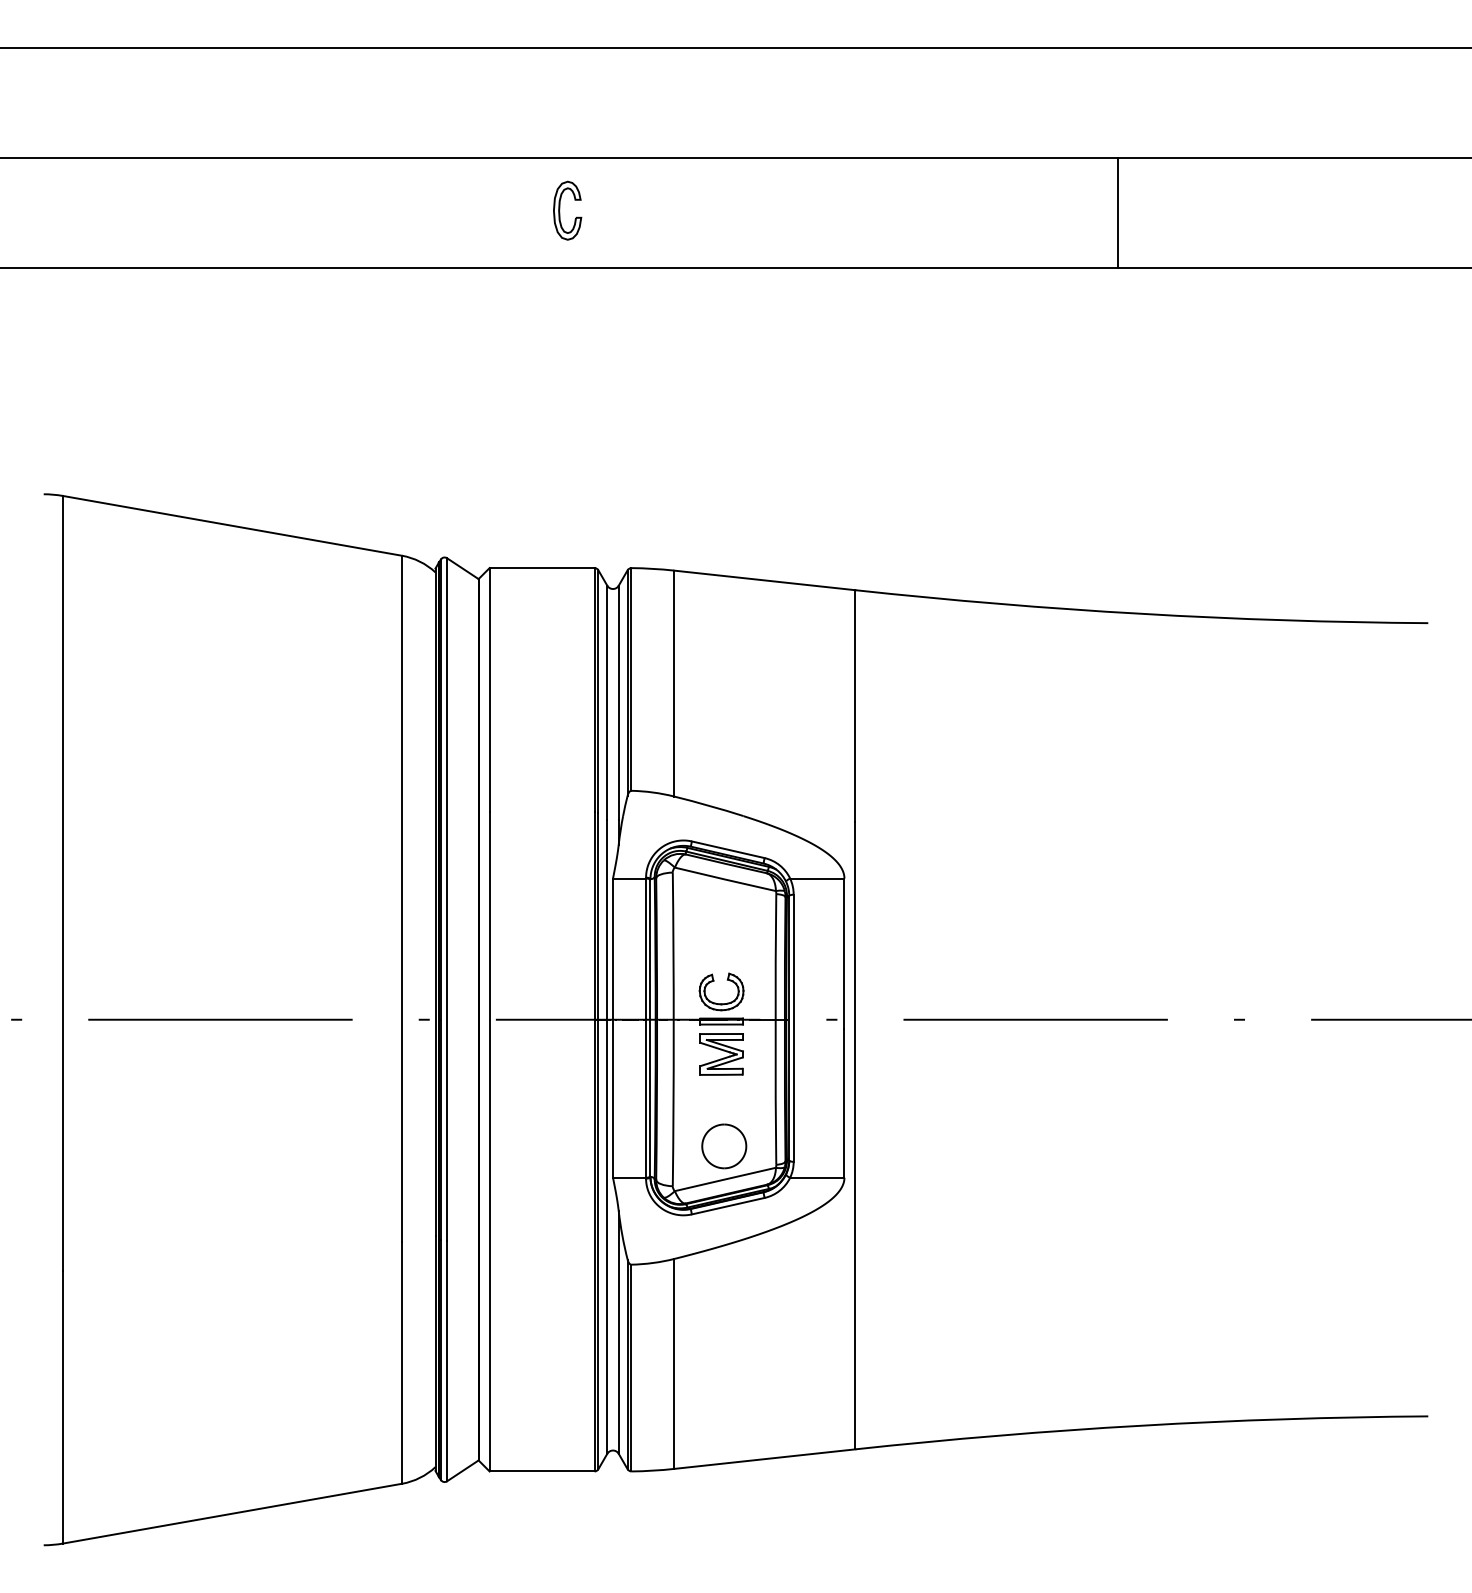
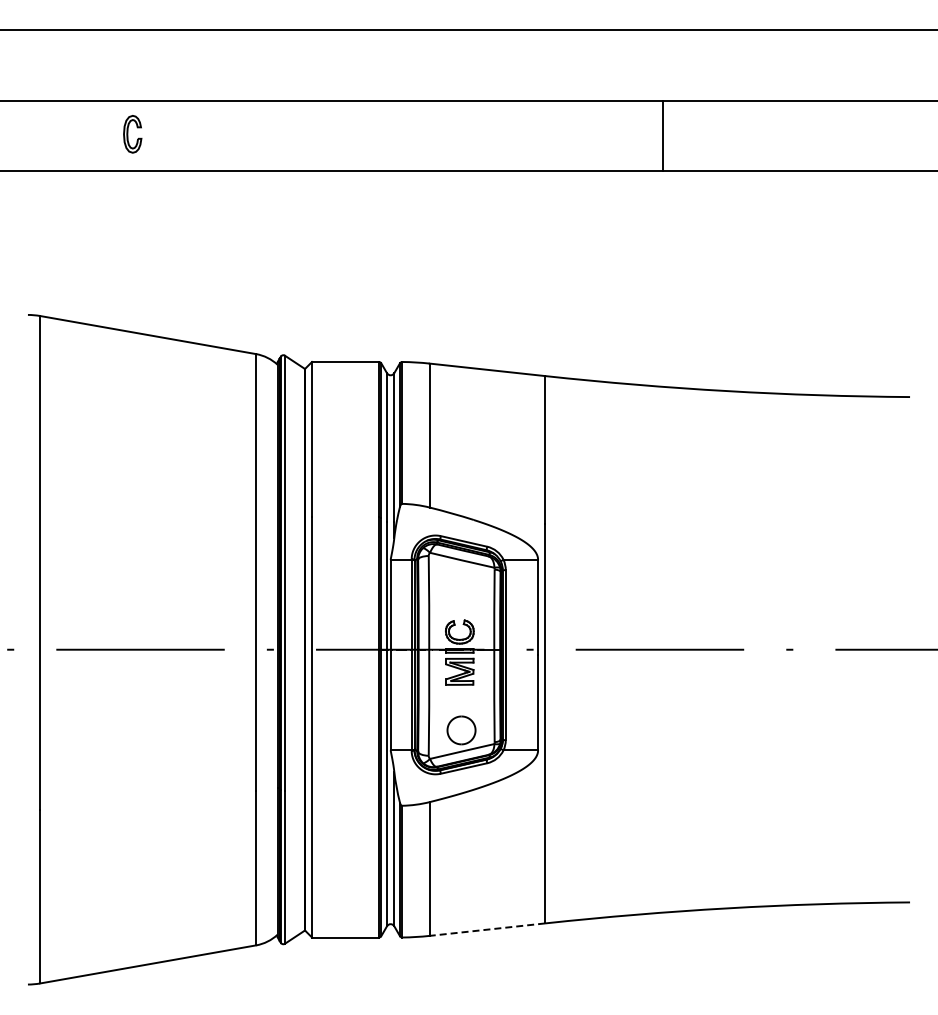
part: (567, 211) -> (132, 134), moved
line: (1118, 212) -> (663, 135), moved
line: (763, 1458) -> (486, 929), solid -> dashed

